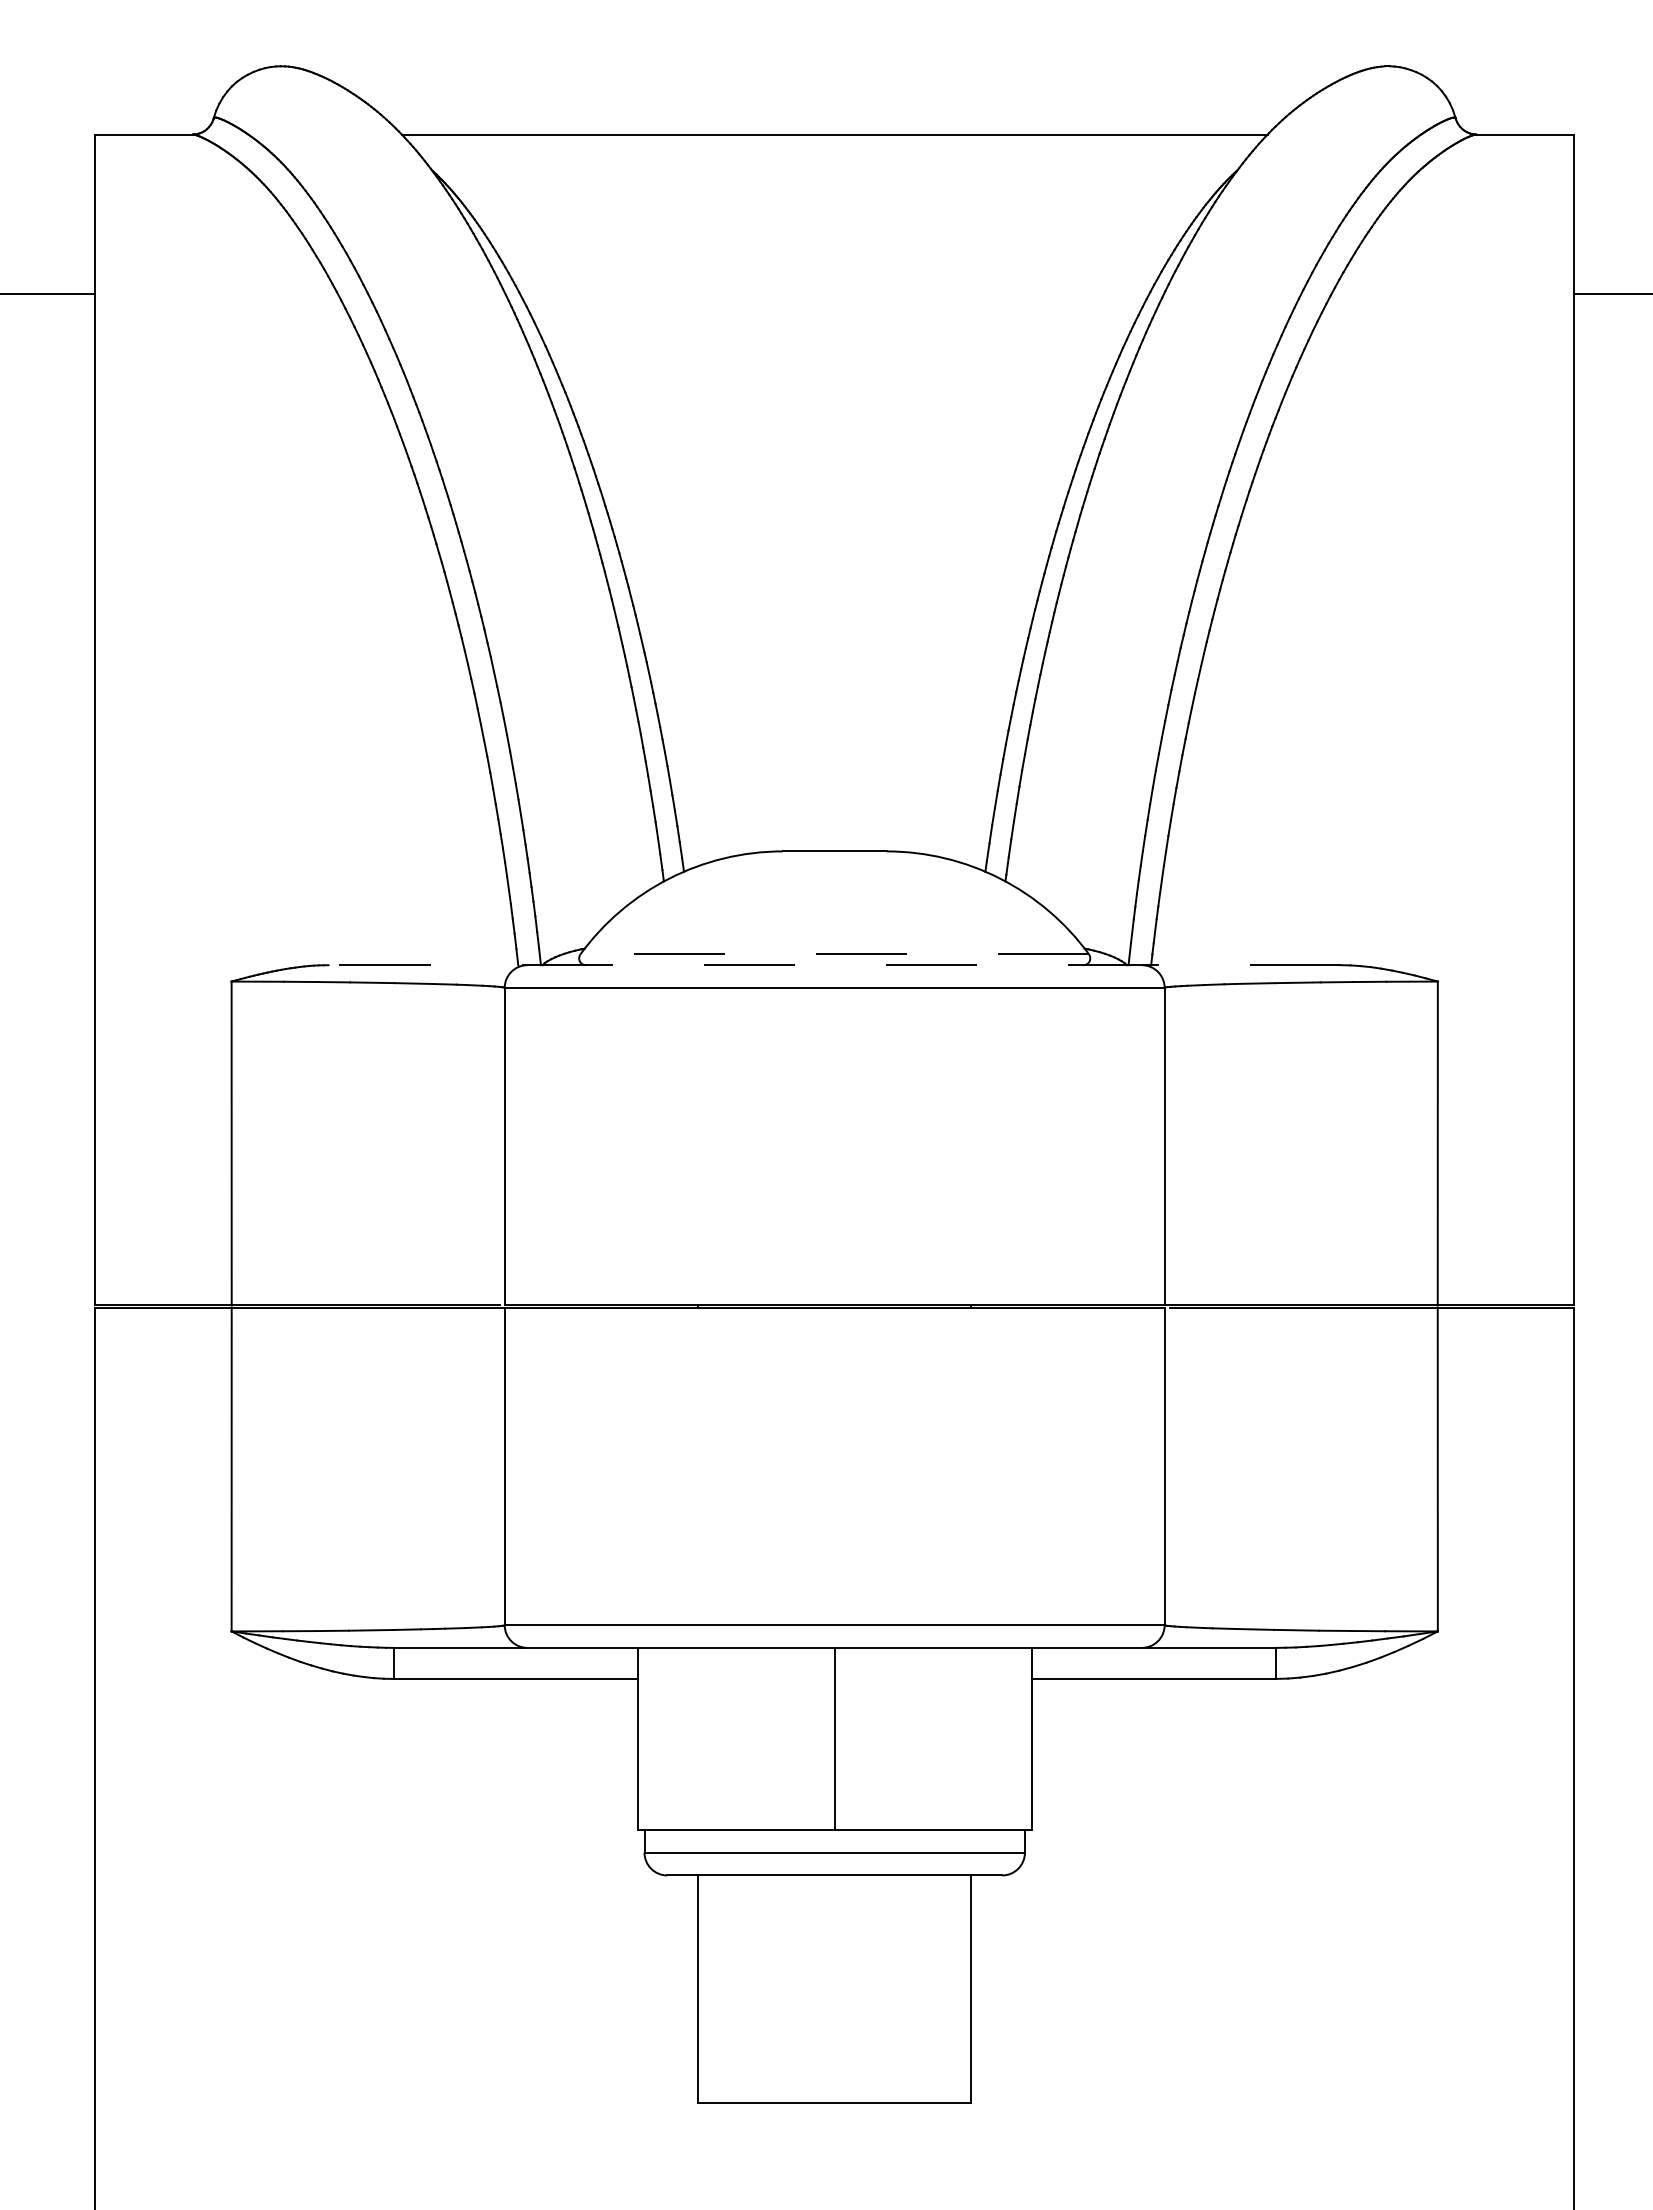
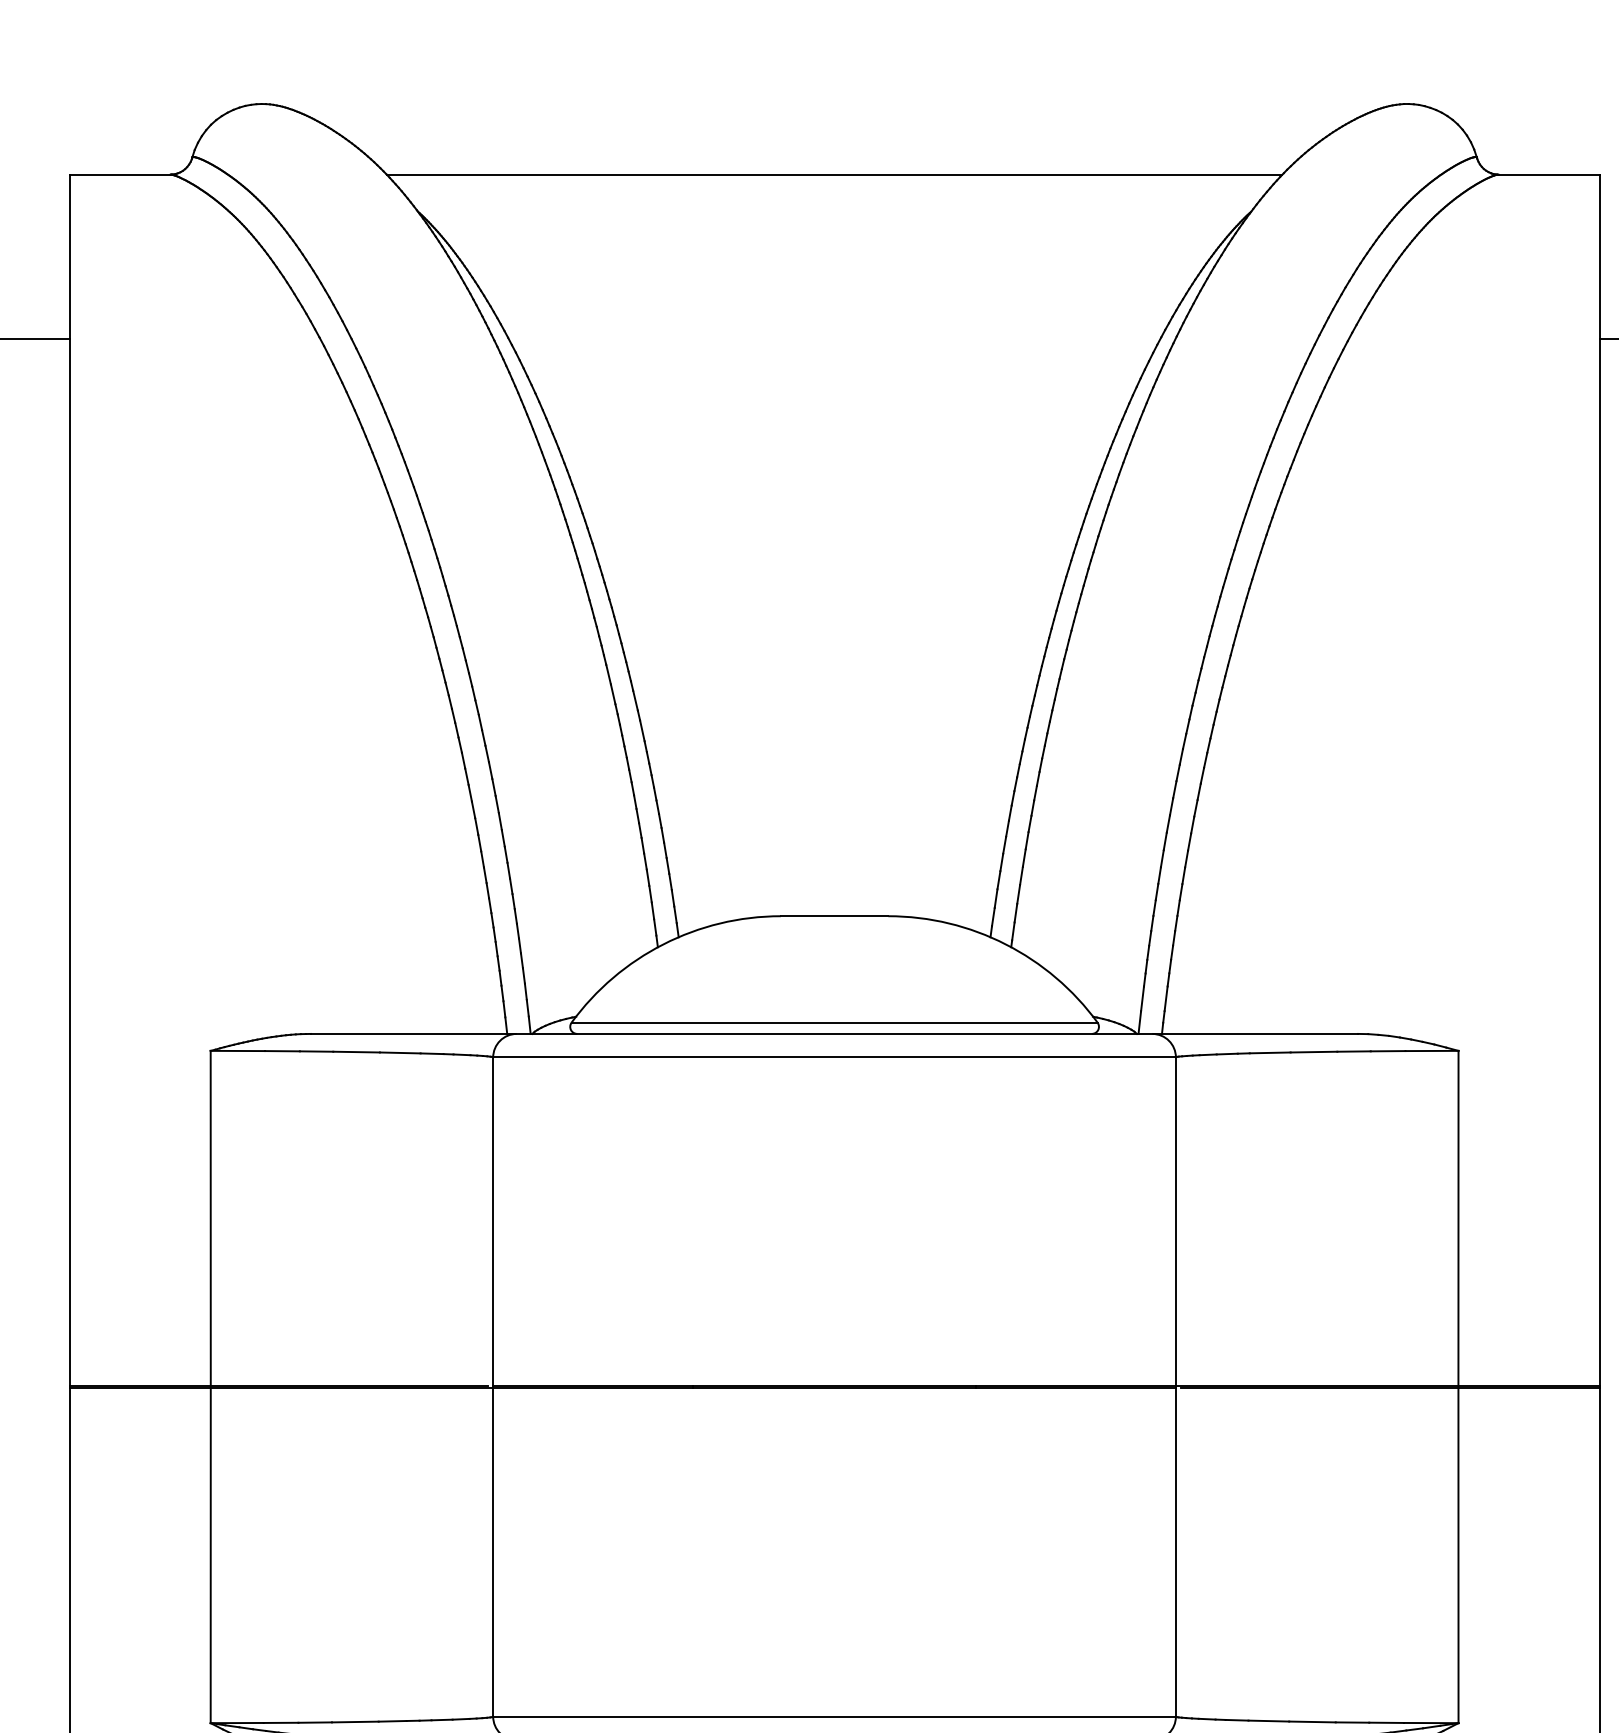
line: (834, 954) -> (834, 1022), dashed -> solid
line: (834, 965) -> (834, 1034), dashed -> solid

